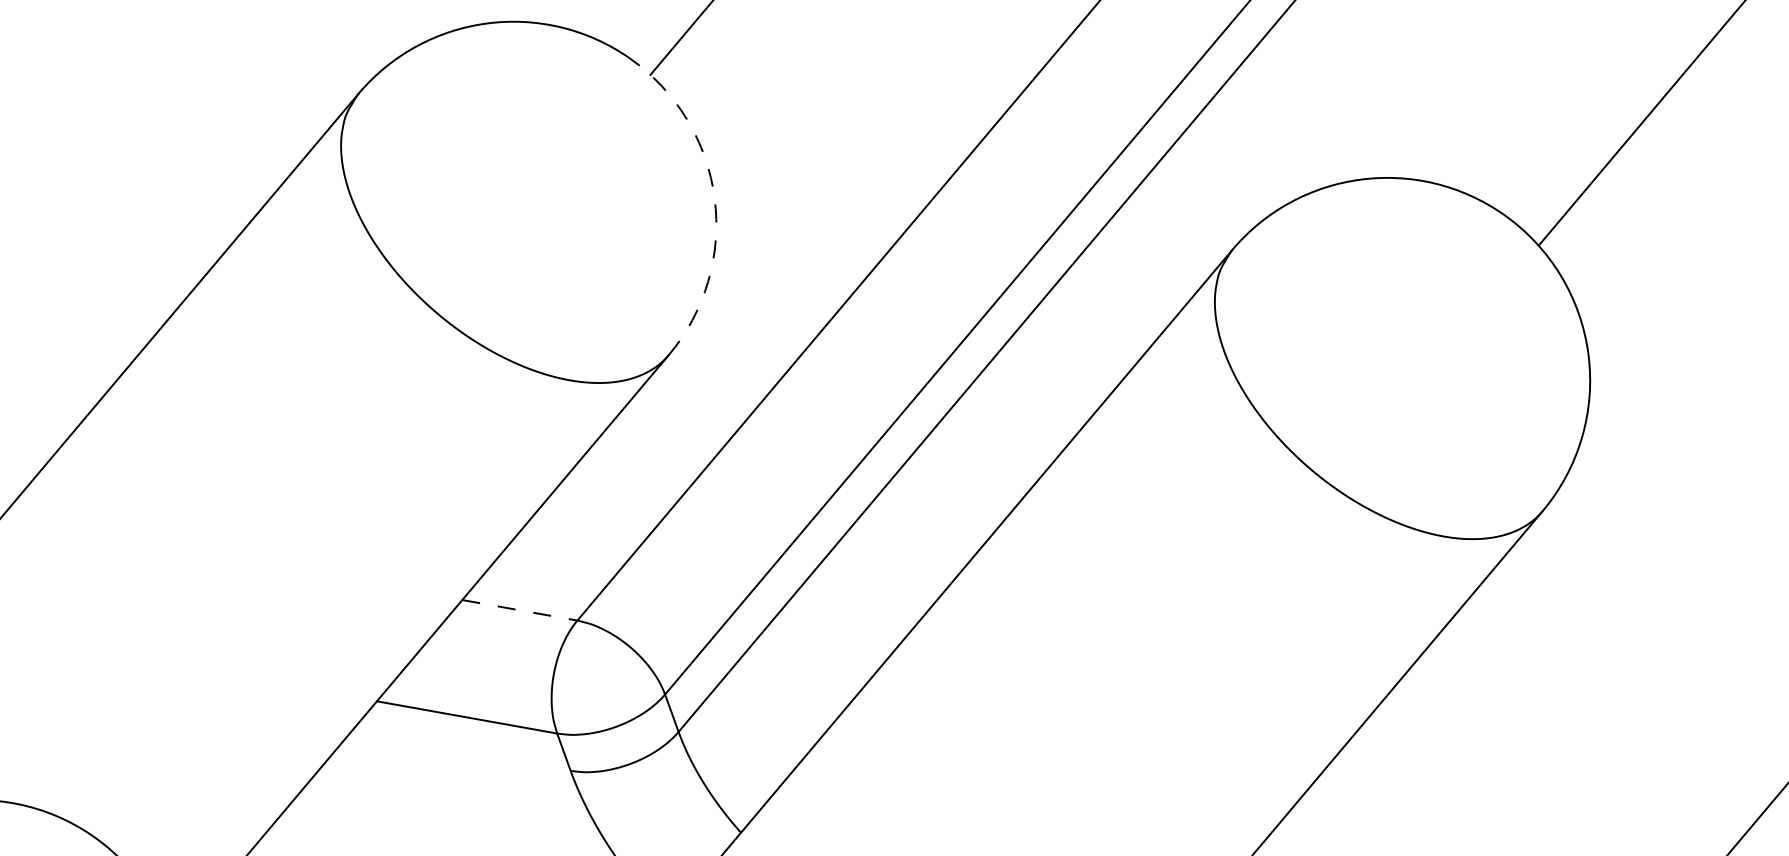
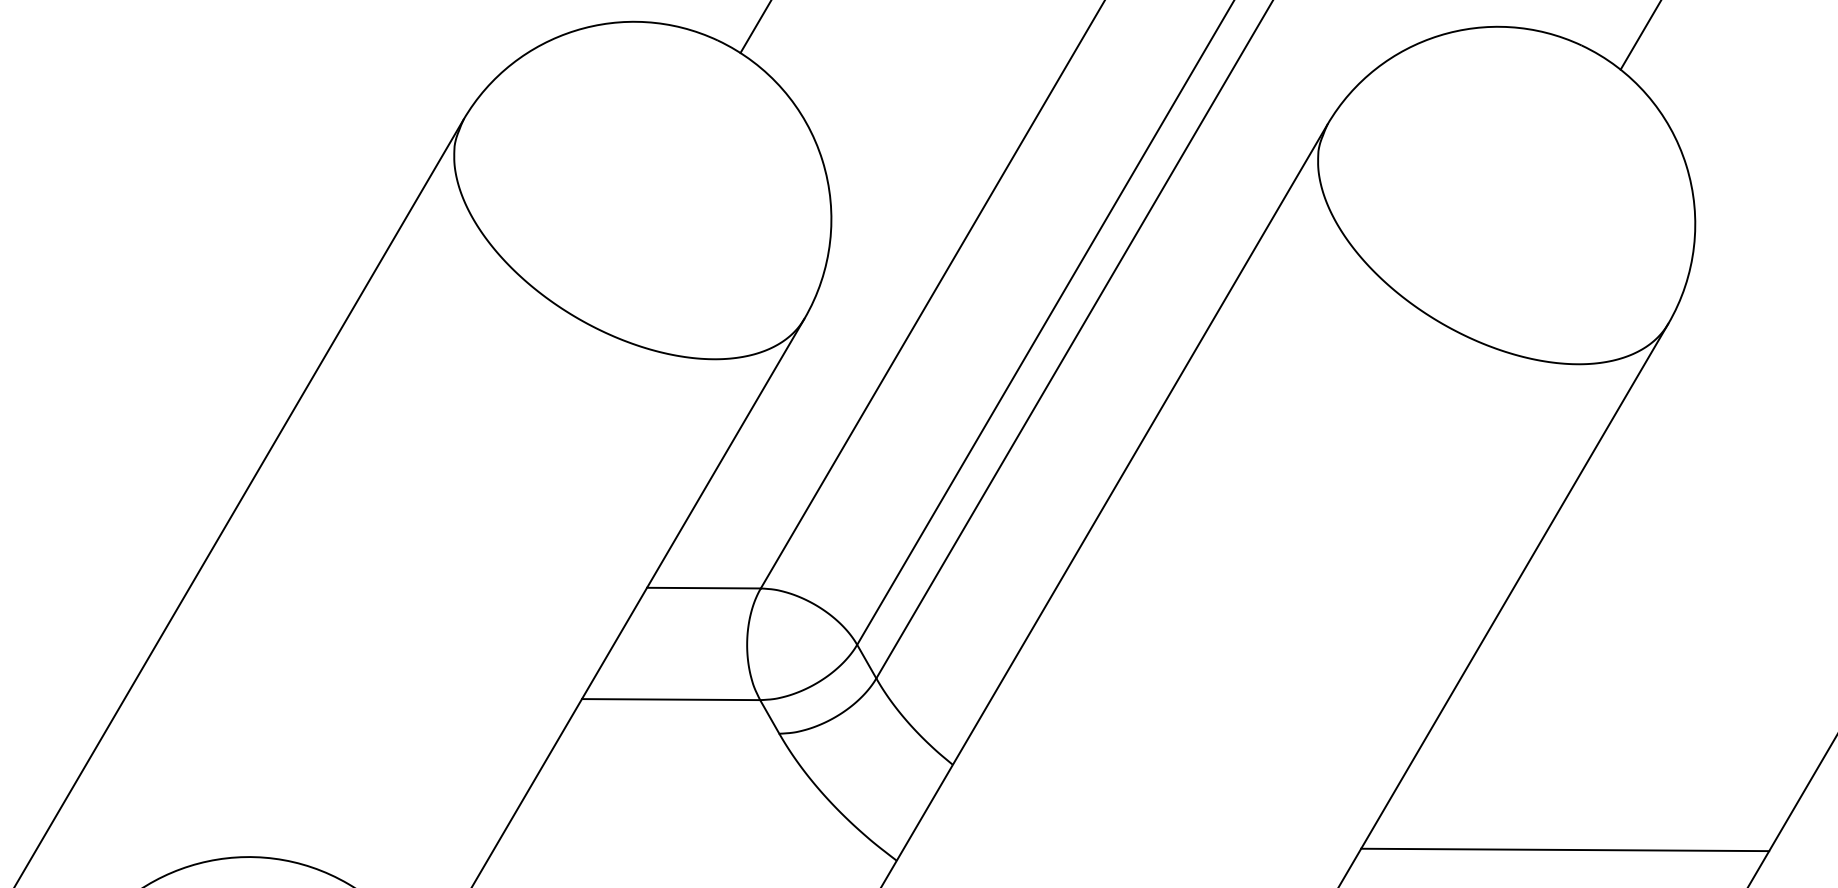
arc: (714, 198) -> (822, 160), dashed -> solid
line: (519, 610) -> (703, 588), dashed -> solid

